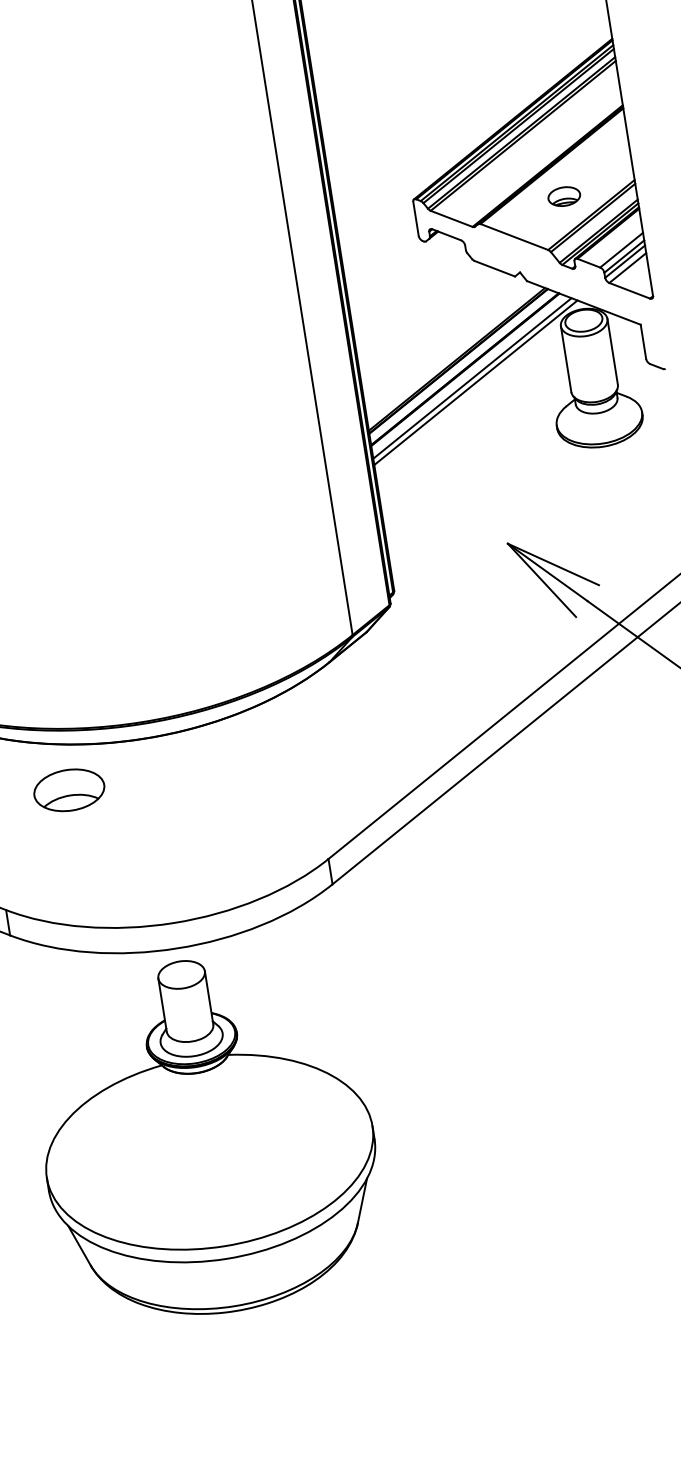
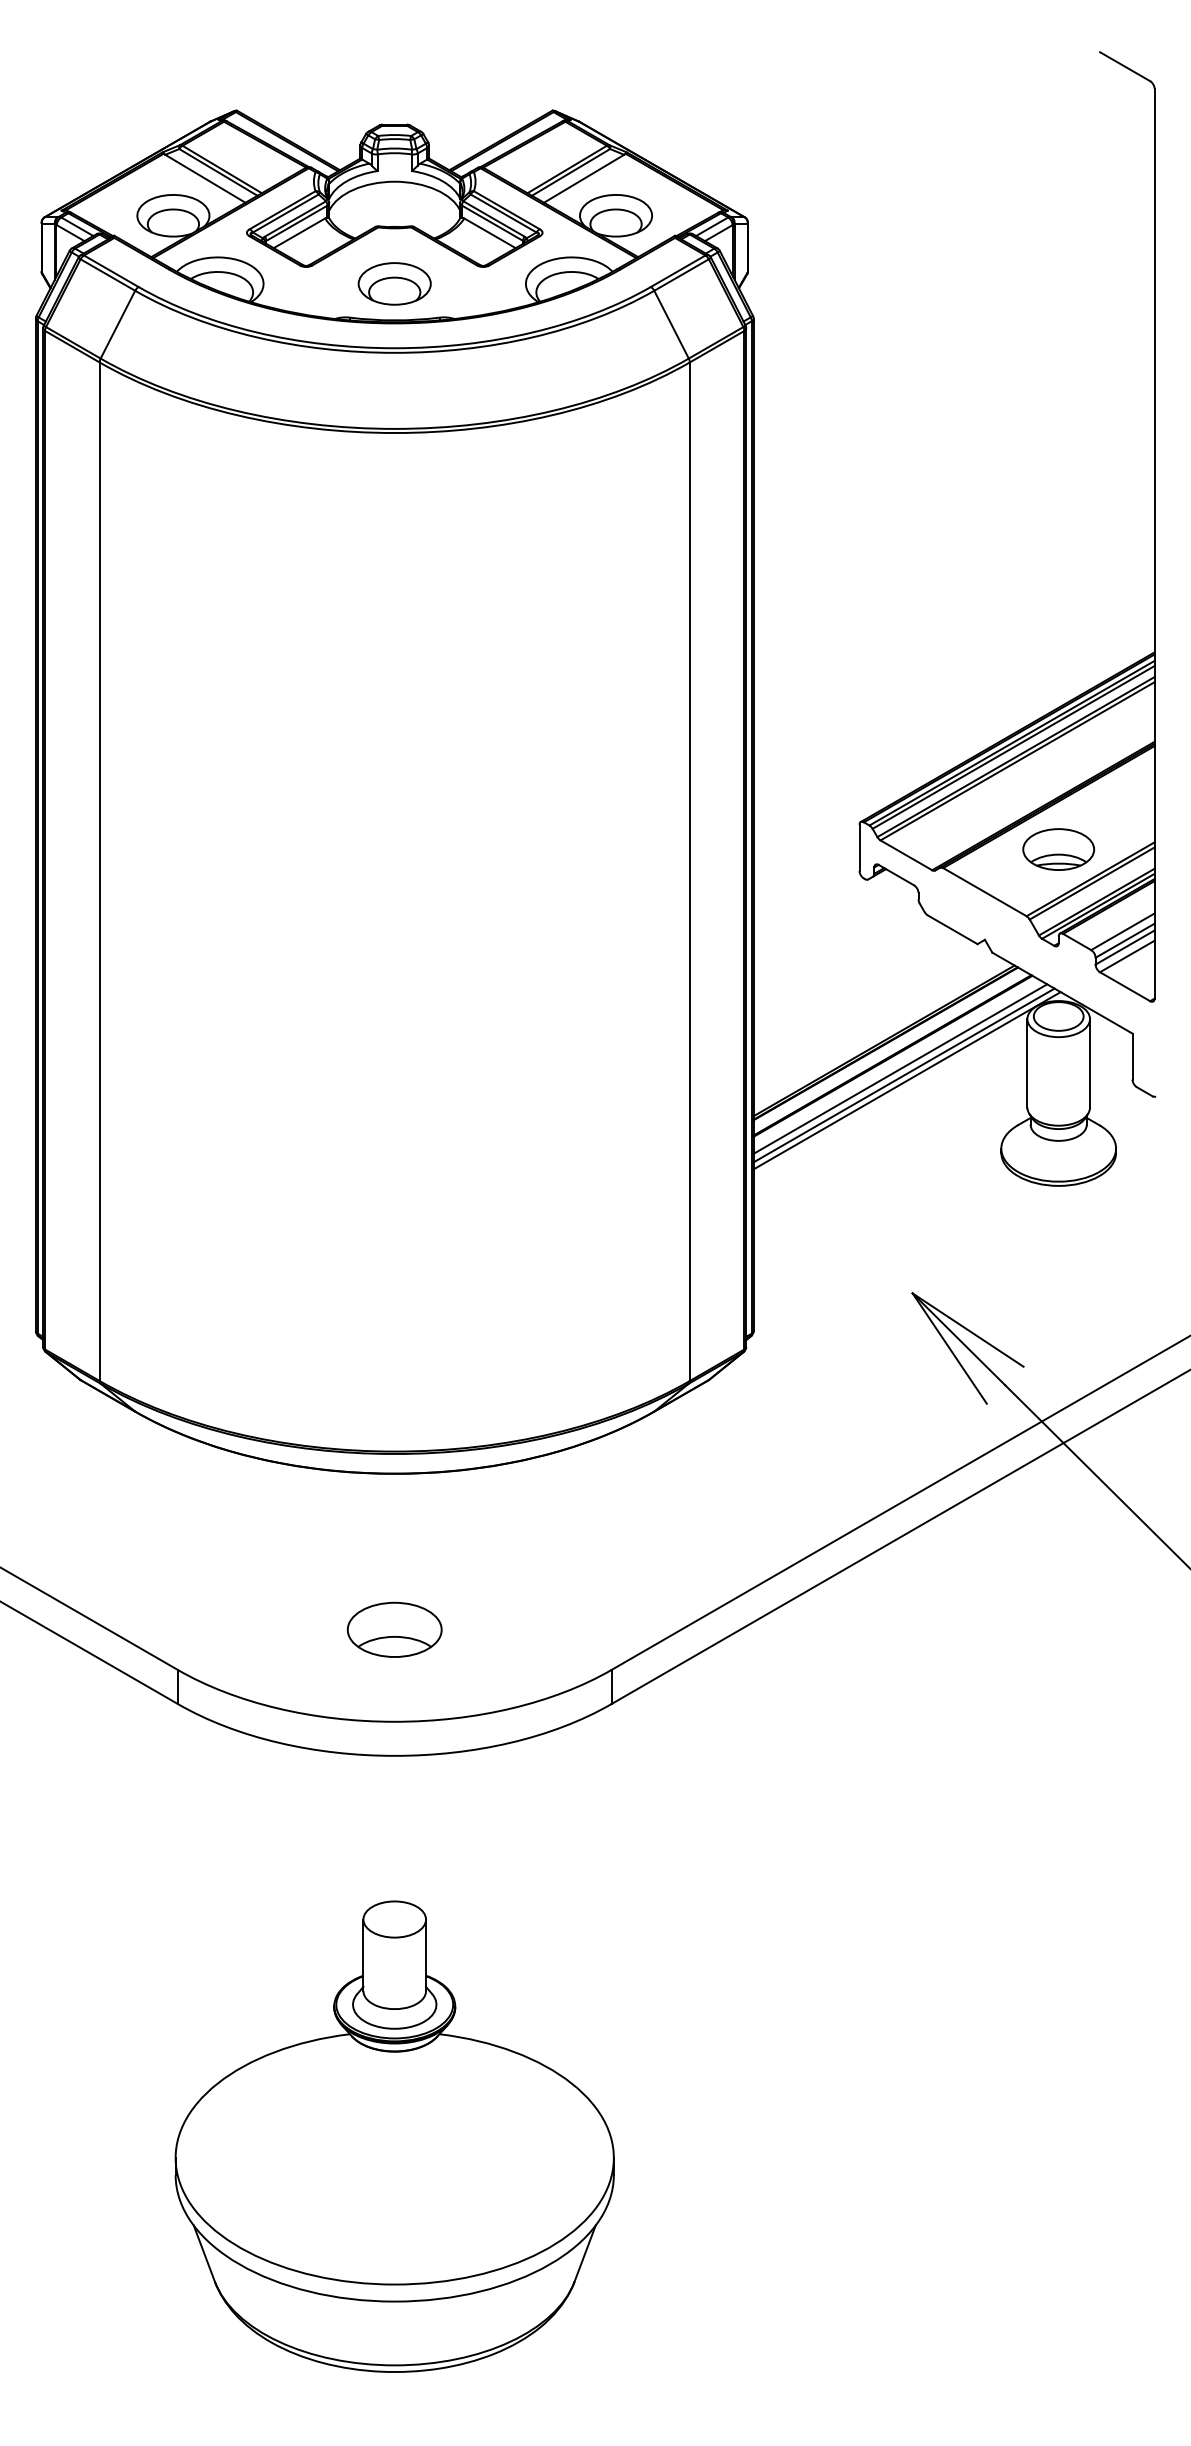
part: (564, 196) -> (1058, 849), size x1.67
line: (478, 386) -> (906, 1080), added
part: (69, 790) -> (394, 1629), moved
part: (206, 1136) -> (394, 2136), moved

